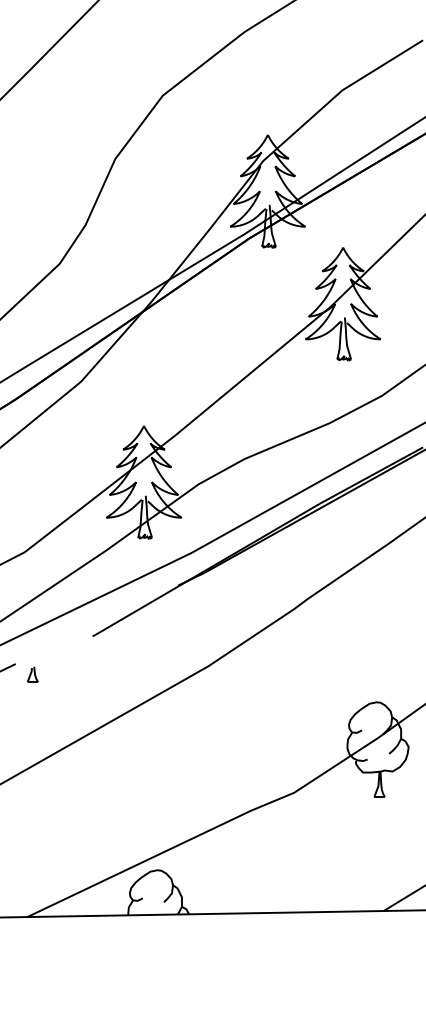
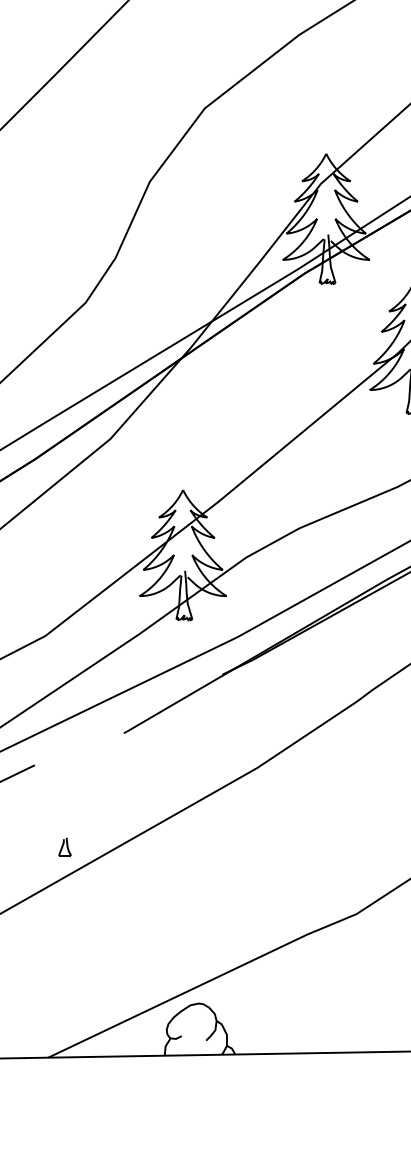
part: (32, 674) -> (64, 846), moved

